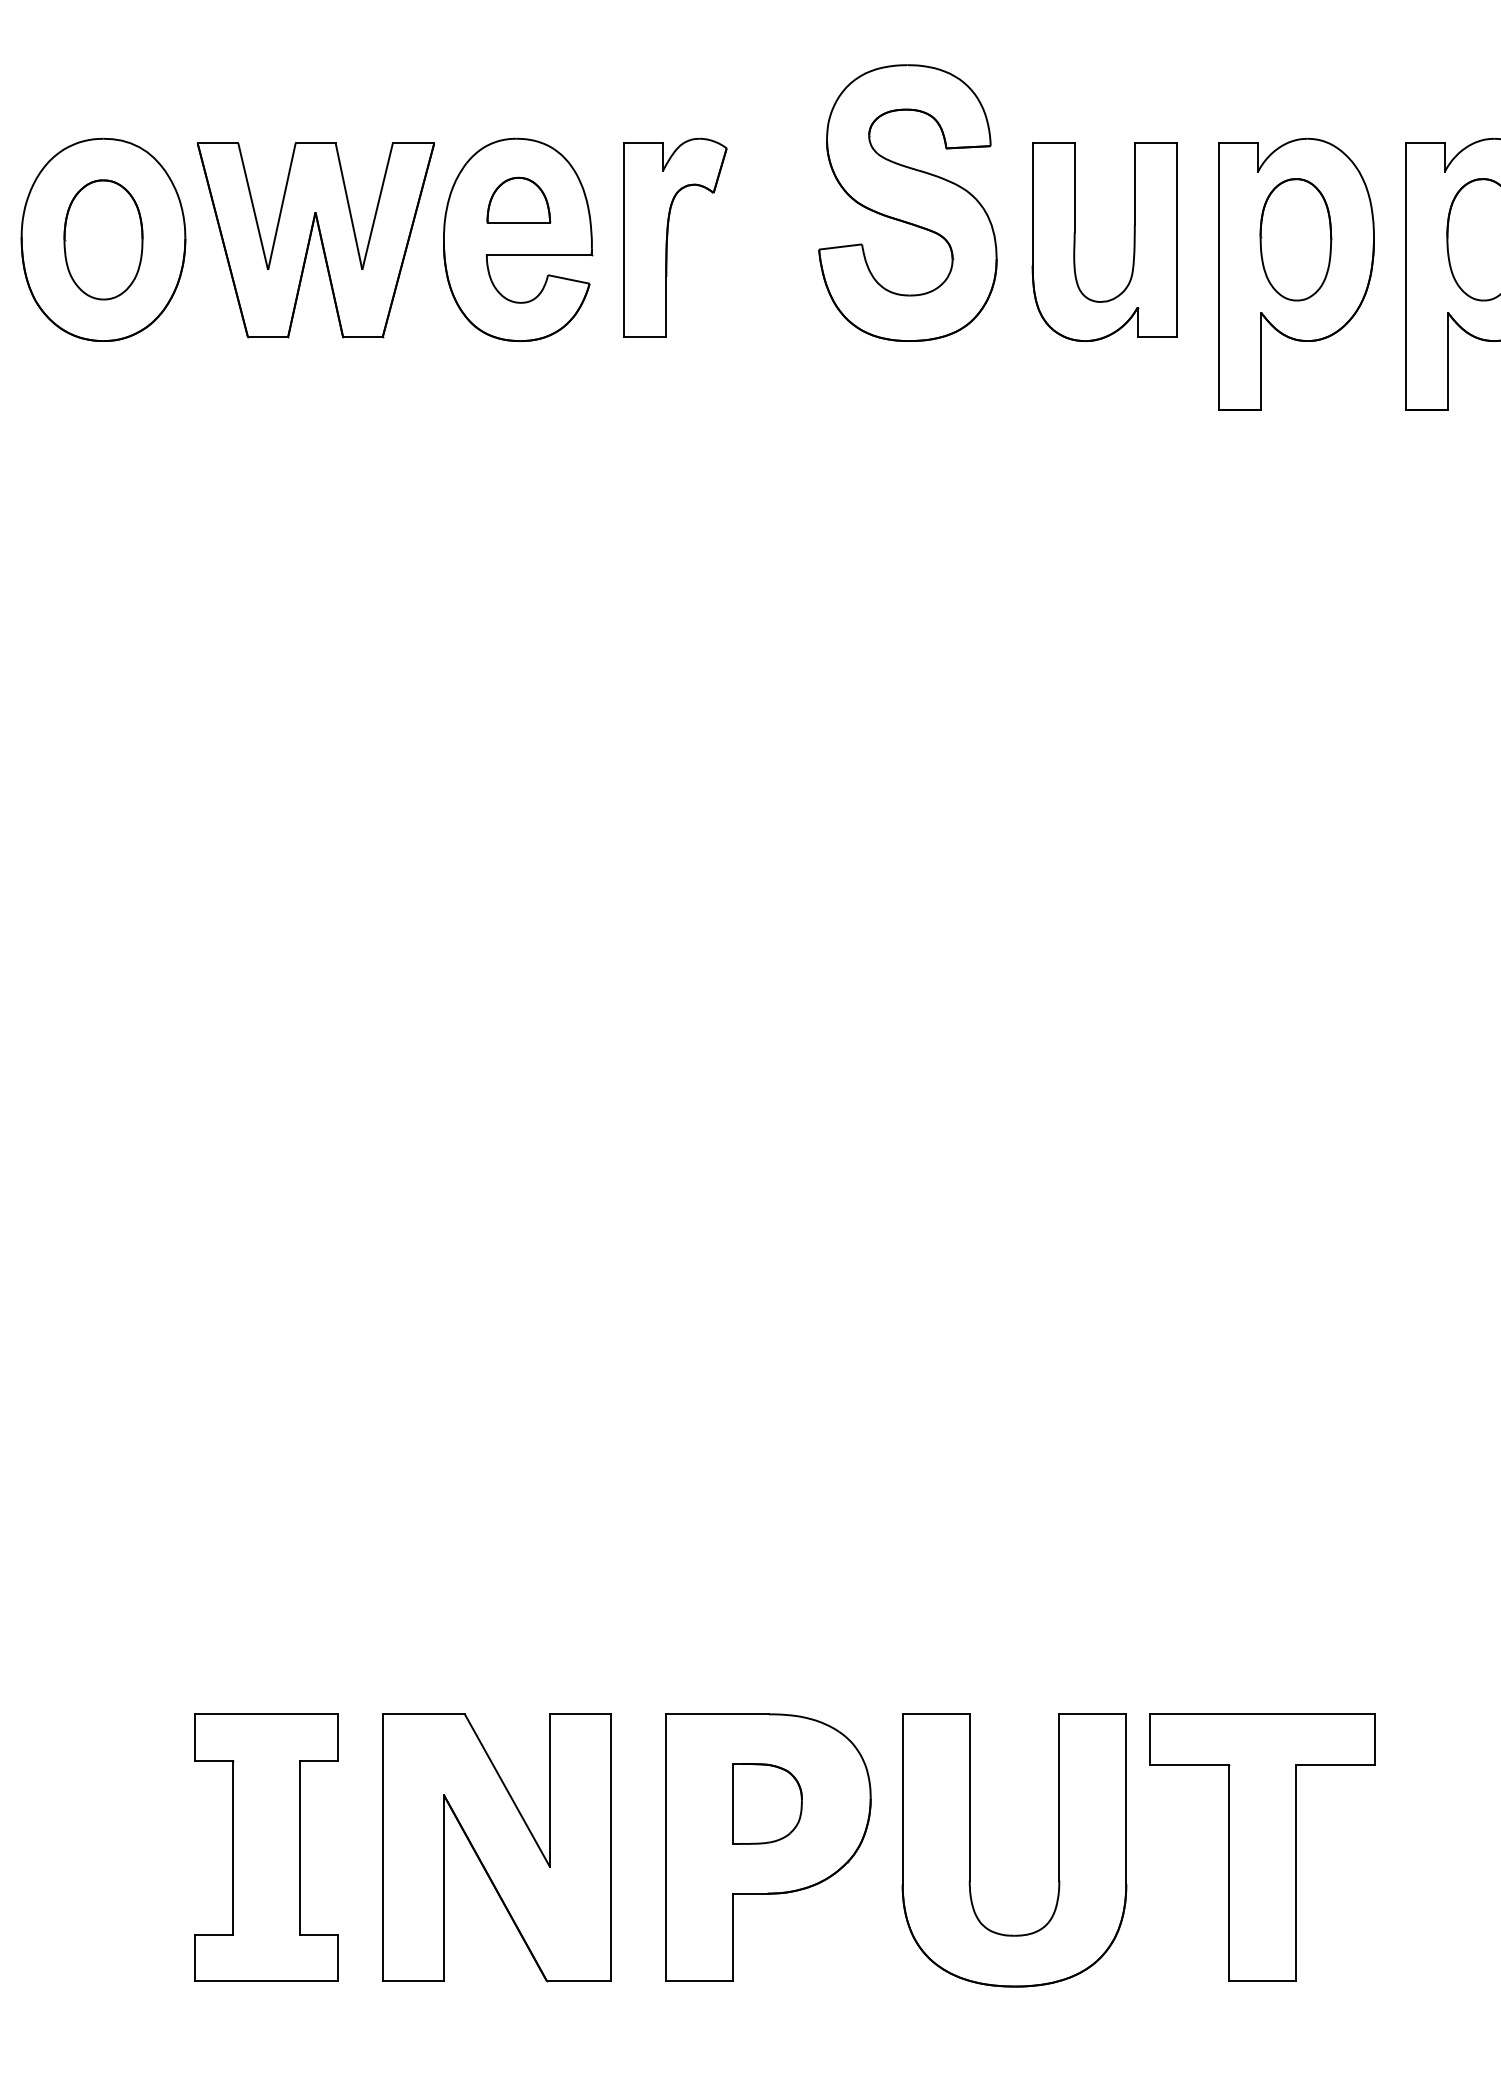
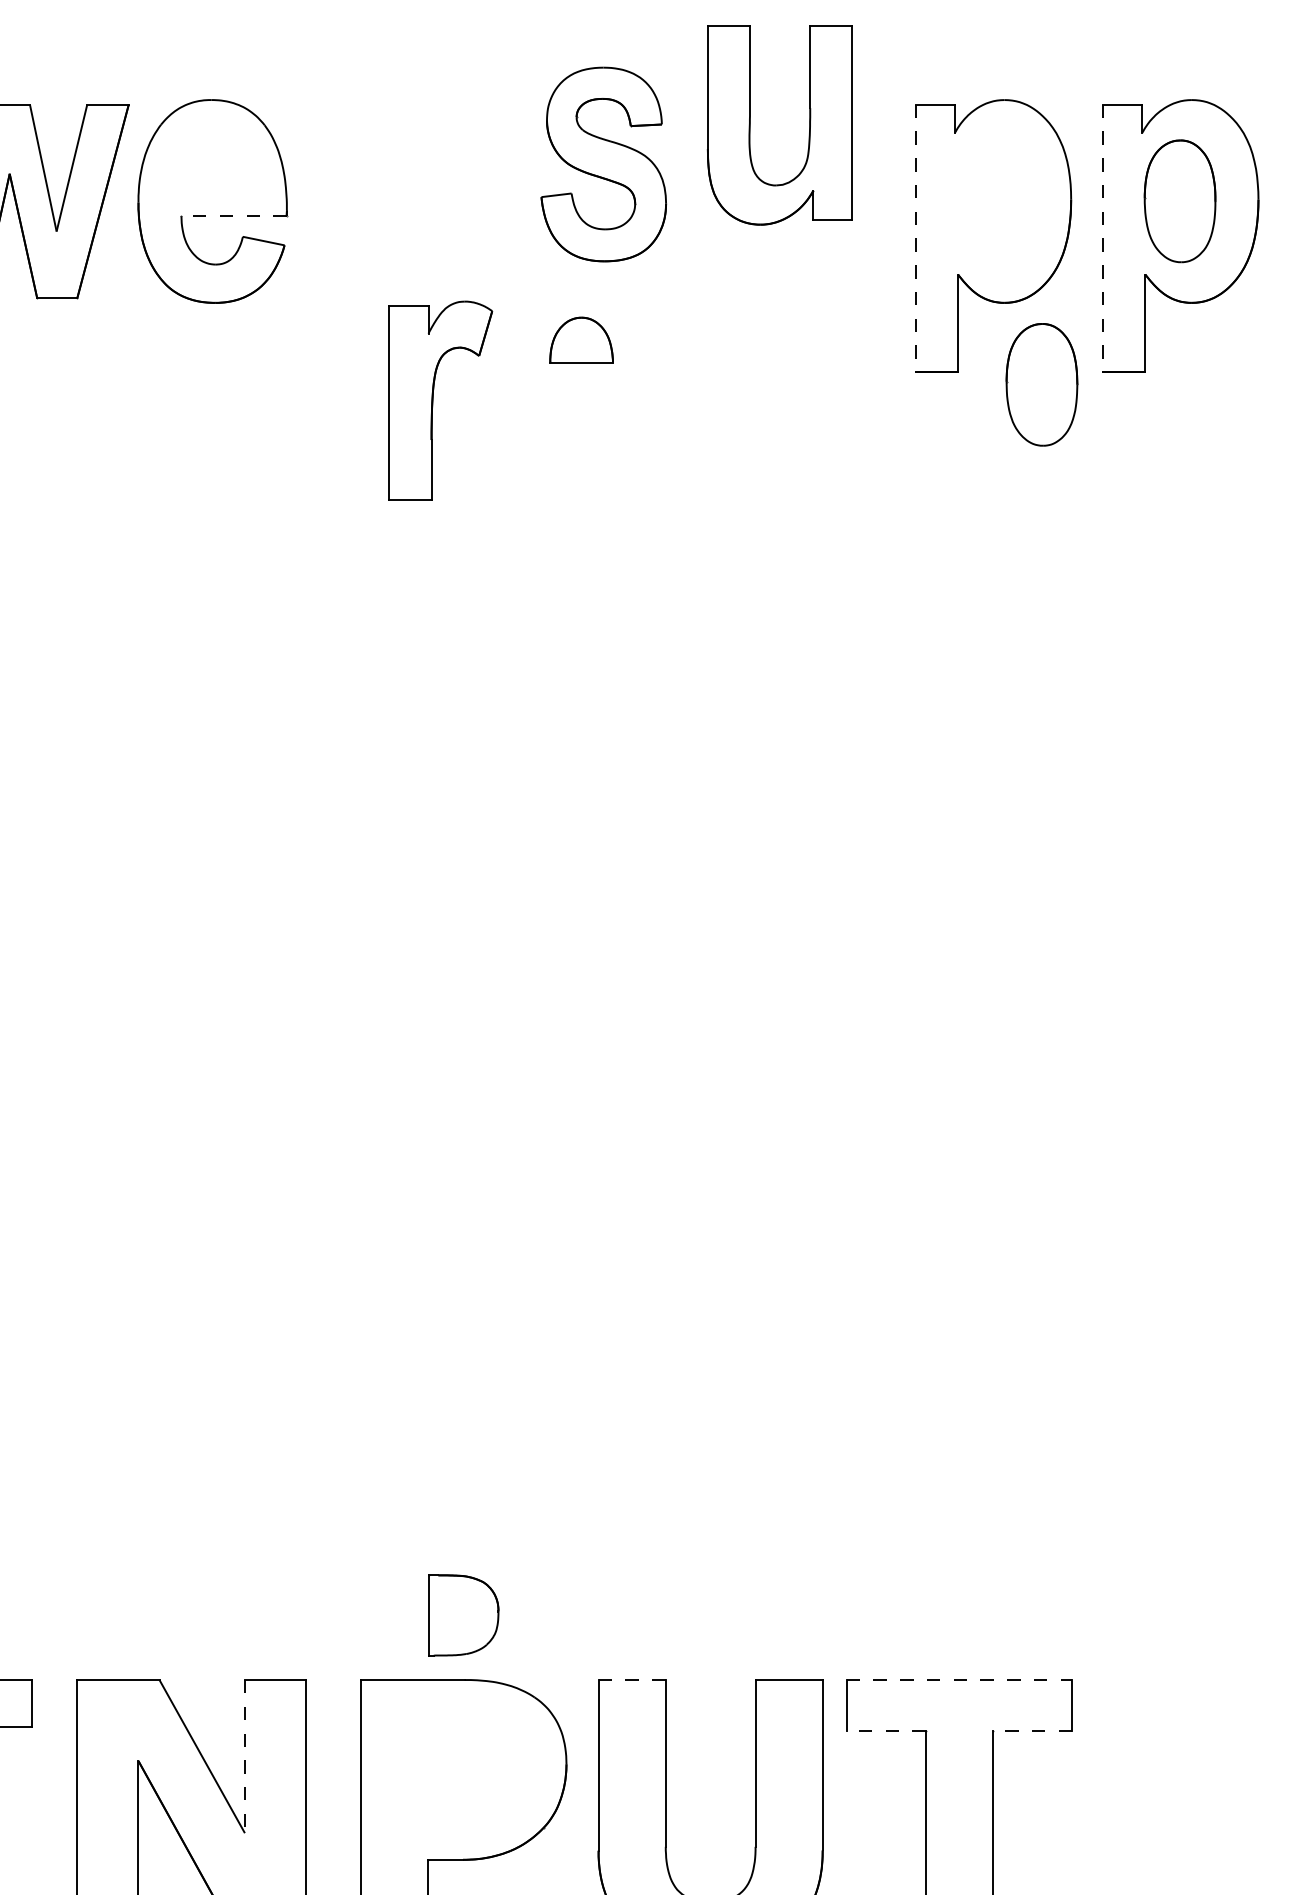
part: (518, 199) -> (581, 339), moved
part: (907, 202) -> (603, 163), size x0.7
part: (668, 236) -> (433, 399), moved
part: (1295, 239) -> (1041, 384), moved
part: (1075, 241) -> (750, 124), moved
line: (539, 254) -> (234, 216), solid -> dashed
line: (1219, 277) -> (916, 239), solid -> dashed
line: (1406, 277) -> (1103, 239), solid -> dashed
line: (936, 1714) -> (632, 1680), solid -> dashed
line: (1263, 1714) -> (960, 1680), solid -> dashed
line: (1189, 1765) -> (886, 1731), solid -> dashed
line: (1335, 1765) -> (1032, 1731), solid -> dashed
line: (550, 1791) -> (245, 1757), solid -> dashed
part: (767, 1803) -> (463, 1614), moved

